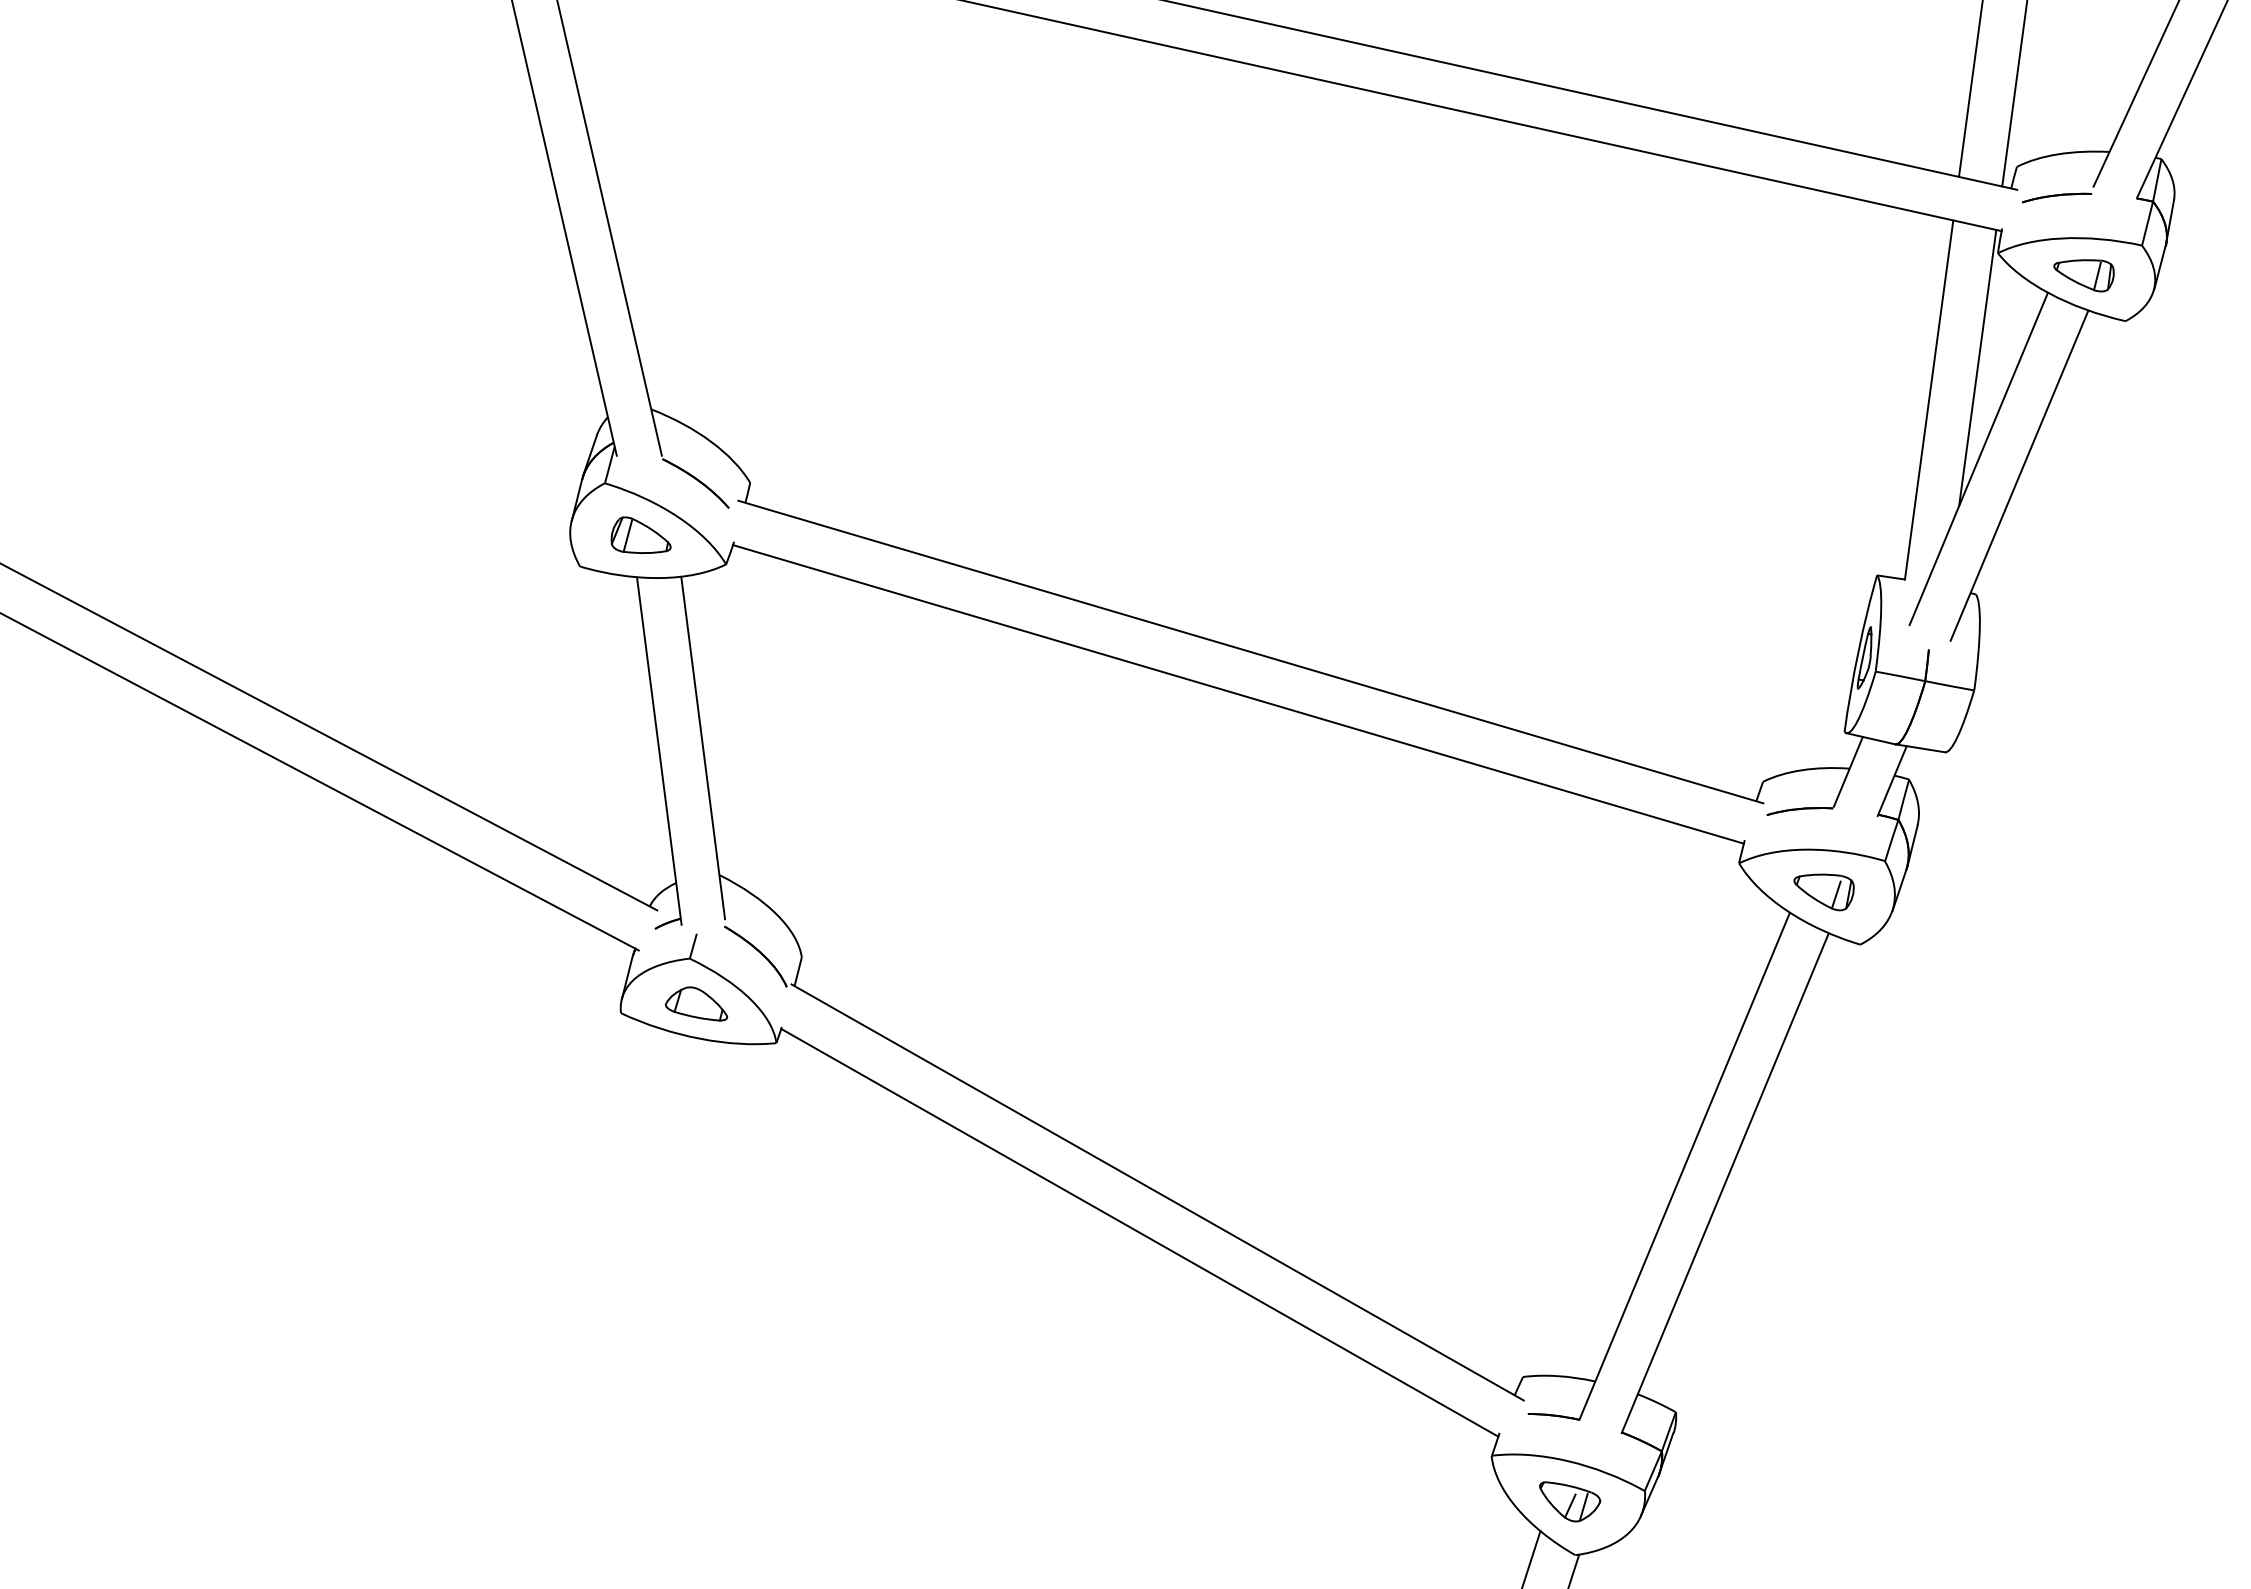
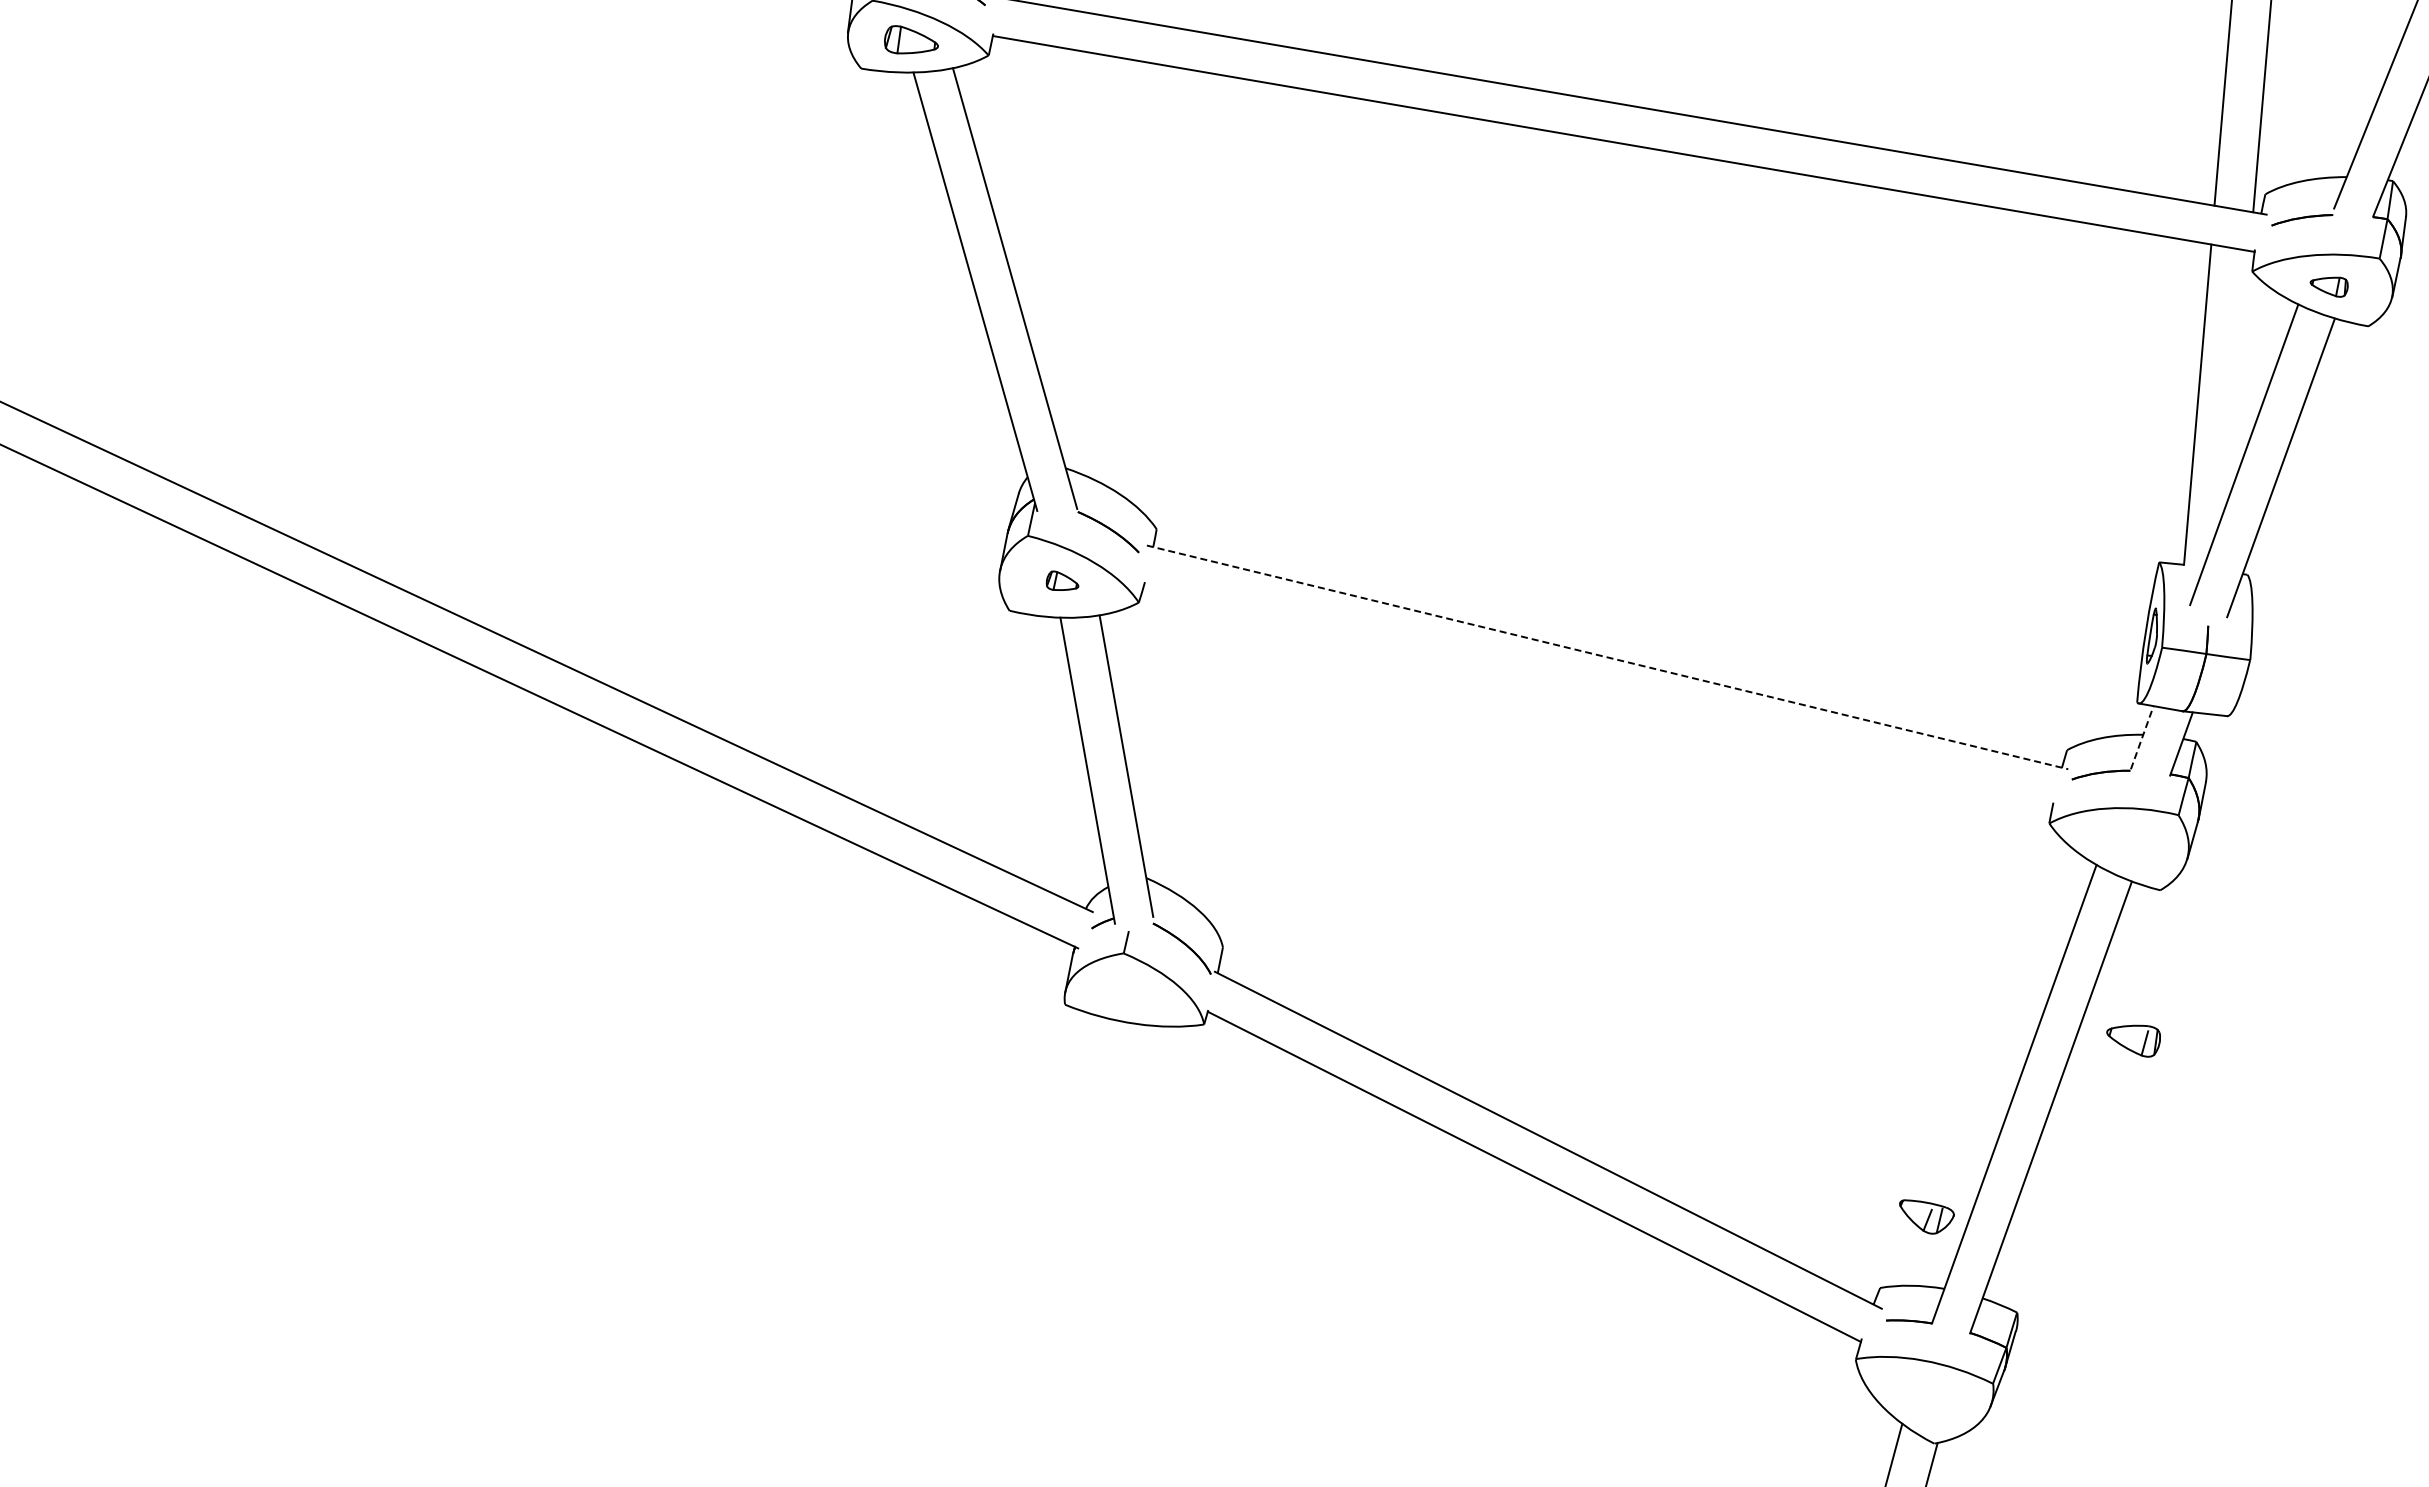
part: (2082, 274) -> (2328, 286), size x0.7
line: (1976, 368) -> (2238, 374), removed
part: (641, 535) -> (1062, 580), size x0.6
line: (1251, 652) -> (1608, 657), solid -> dashed
line: (1238, 694) -> (1598, 695), removed
line: (1848, 771) -> (2142, 737), solid -> dashed
part: (1823, 891) -> (2133, 1040), moved
part: (696, 1003) -> (1131, 992), removed
part: (1569, 1501) -> (1926, 1216), moved

